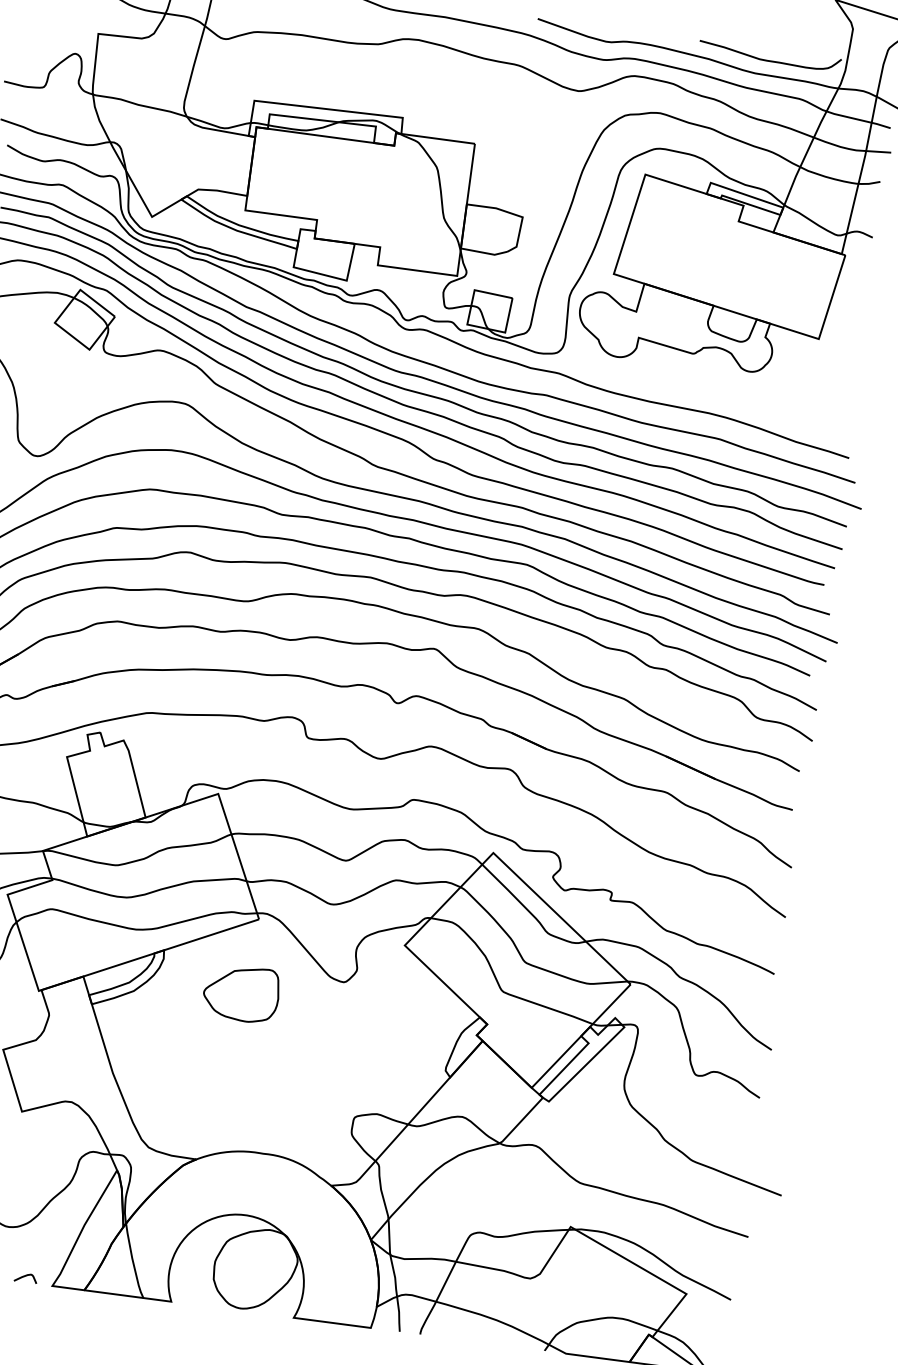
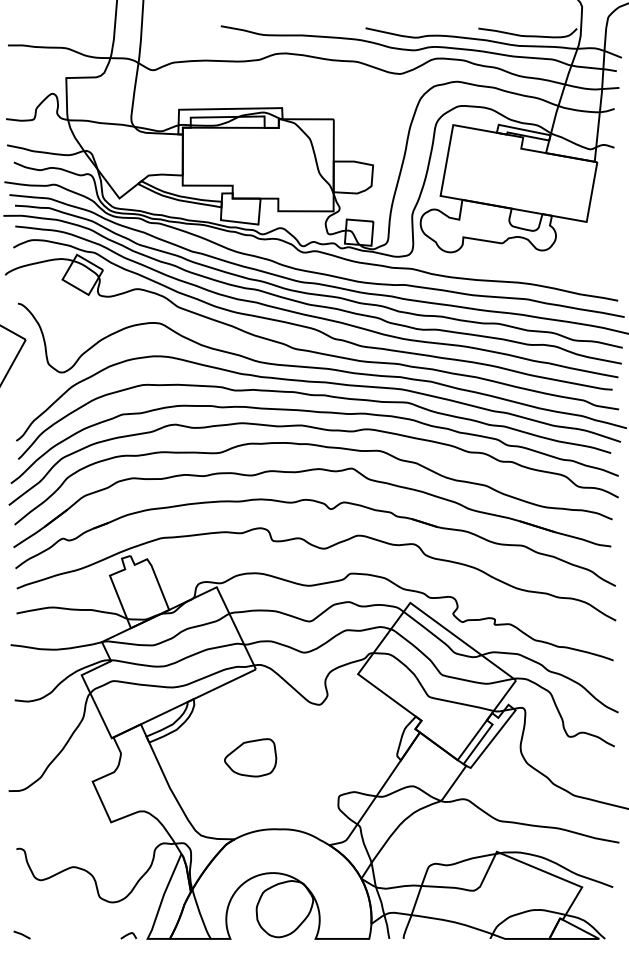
part: (241, 993) -> (250, 757), moved

